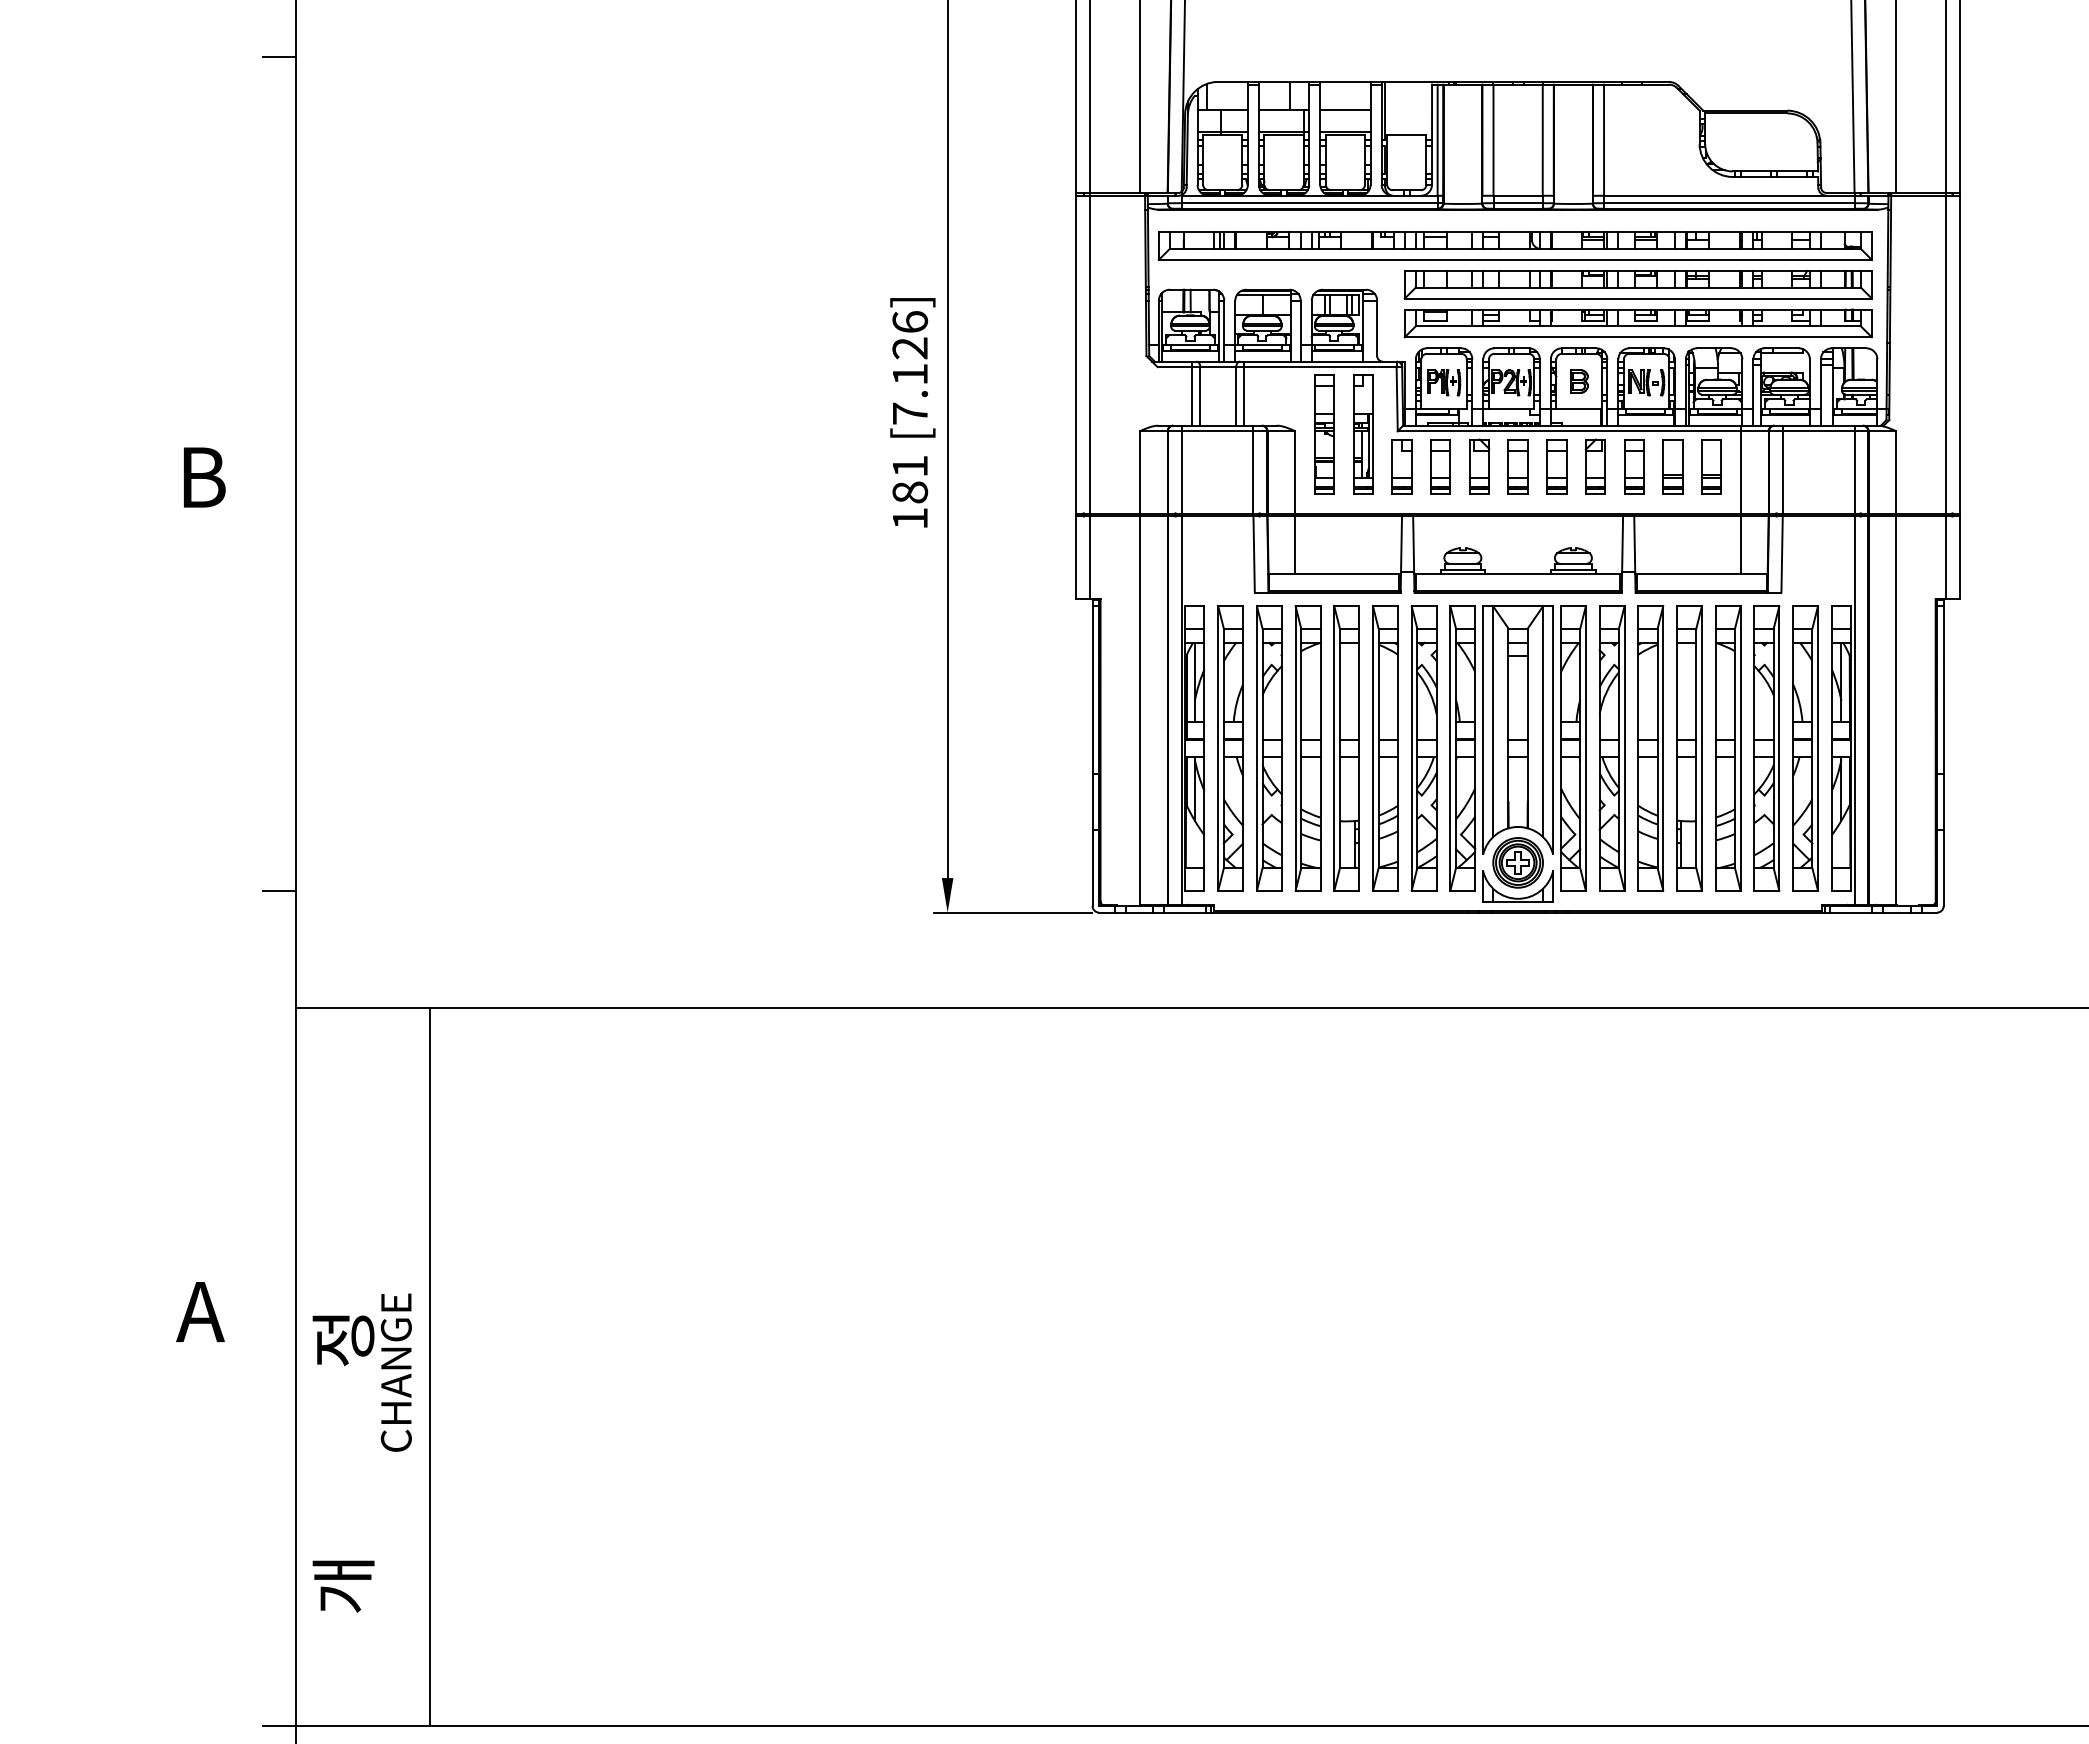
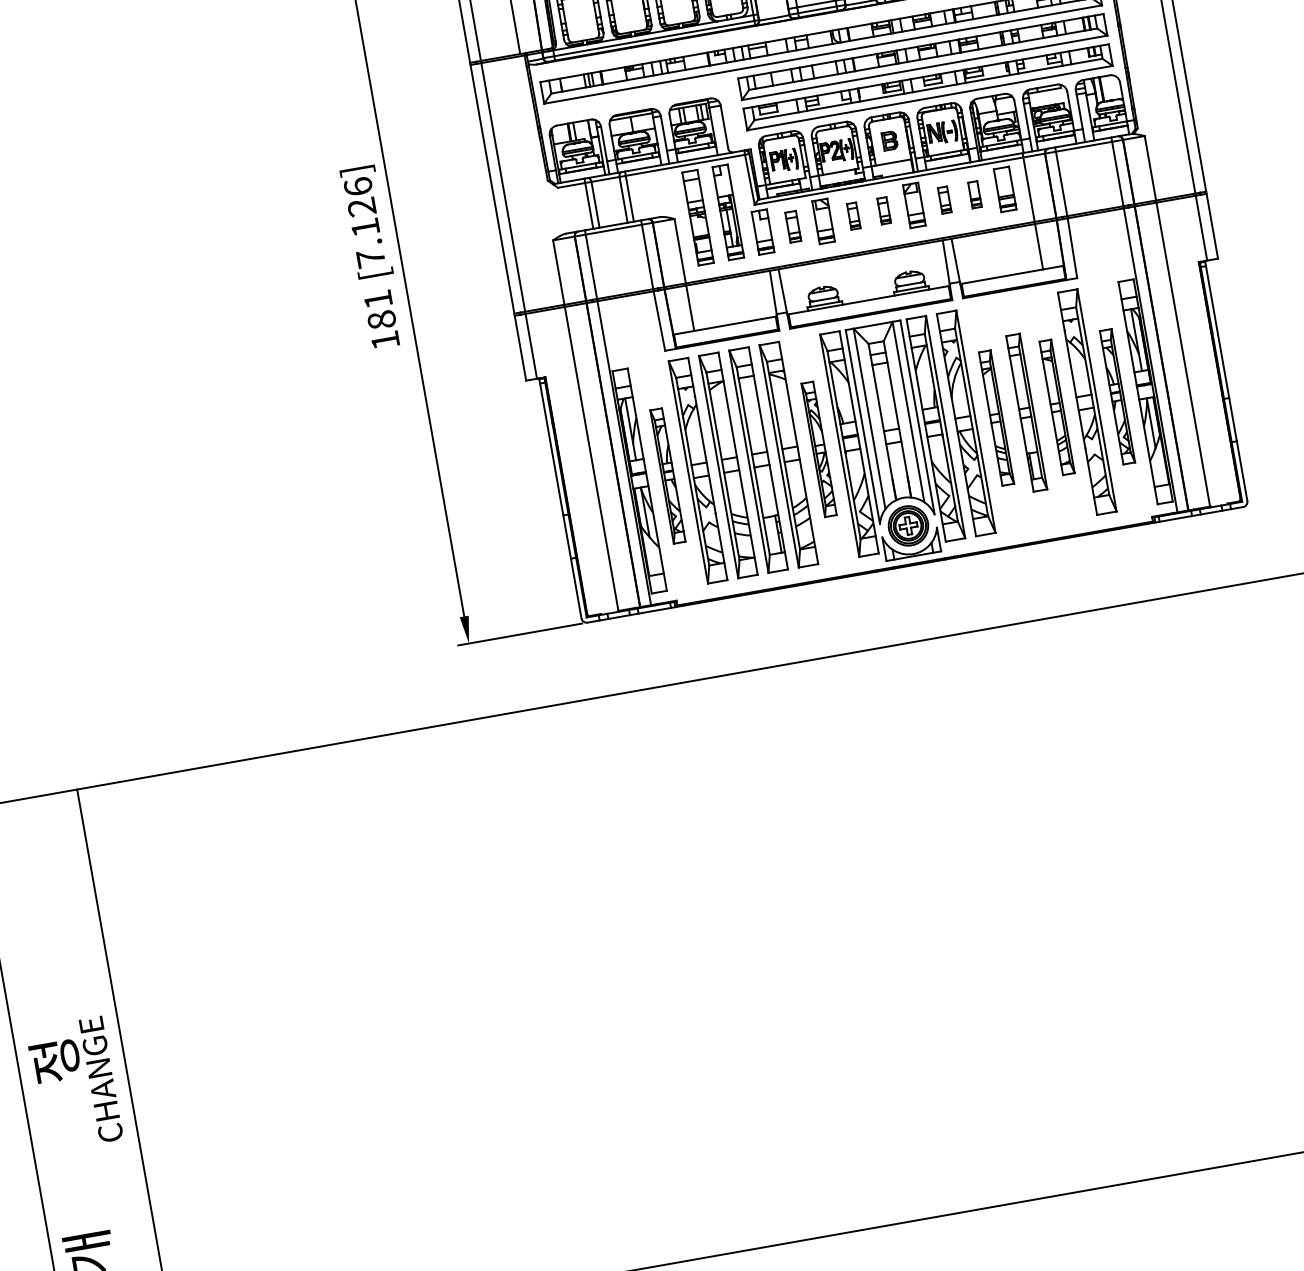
part: (1440, 466) -> (793, 226), size x0.7
part: (1517, 466) -> (853, 215), size x0.6
part: (1556, 466) -> (883, 210), size x0.6
part: (1634, 466) -> (944, 199), size x0.6
part: (1672, 466) -> (974, 194), size x0.6
part: (1230, 748) -> (667, 476), size x0.6
part: (1423, 748) -> (818, 449), size x0.6
part: (1650, 748) -> (996, 418), size x0.6
part: (1689, 748) -> (1026, 412), size x0.7
part: (1728, 748) -> (1057, 407), size x0.6
part: (1805, 748) -> (1117, 396), size x0.6

